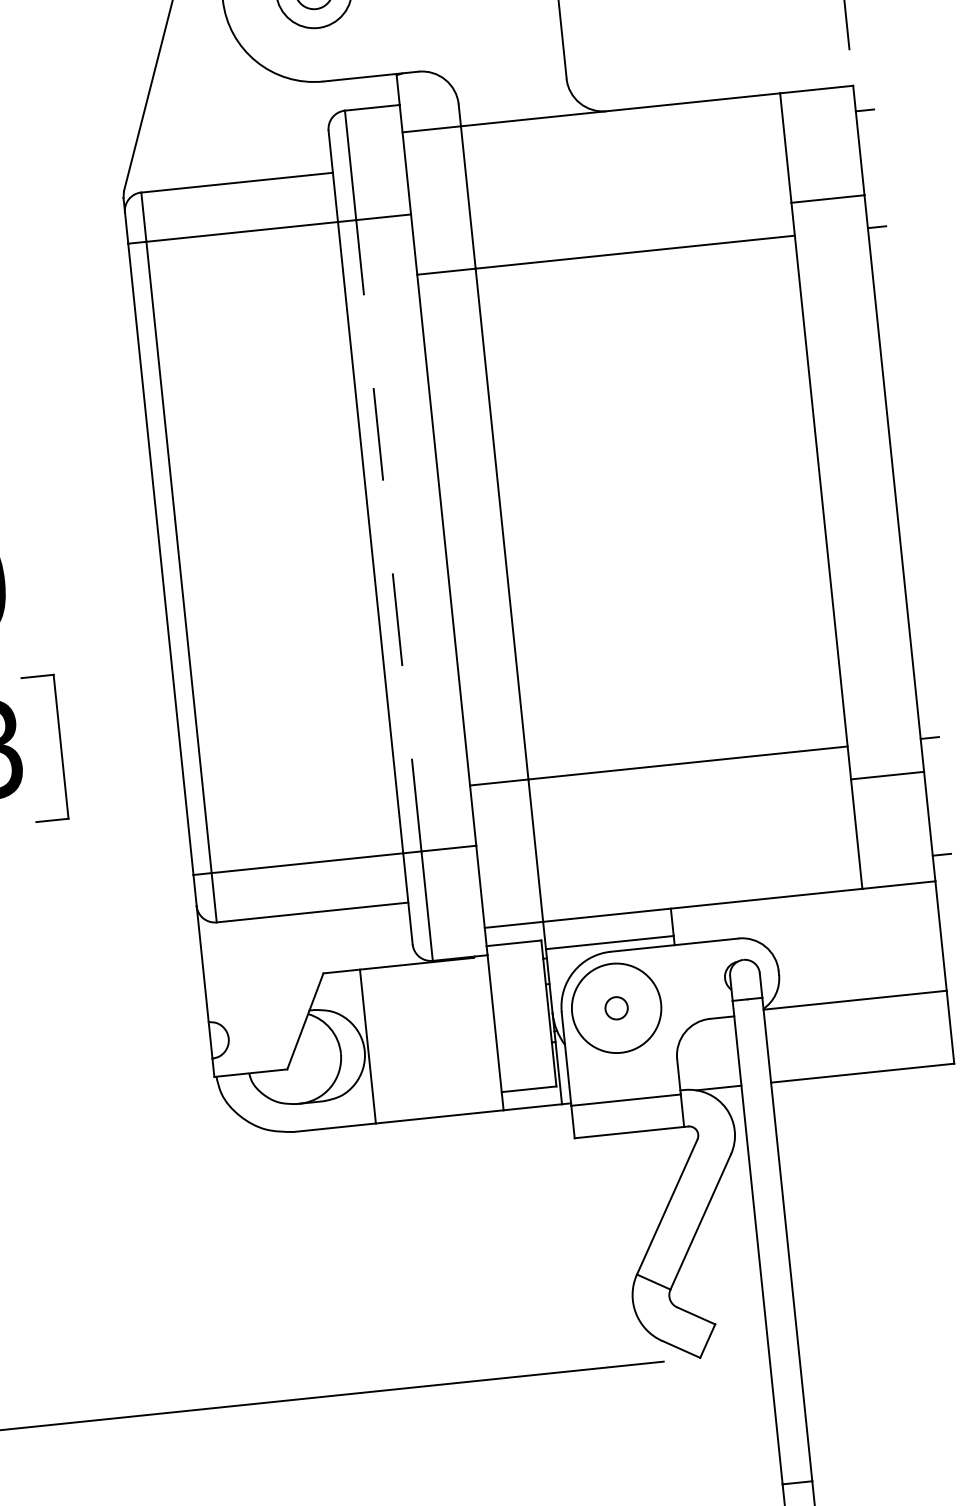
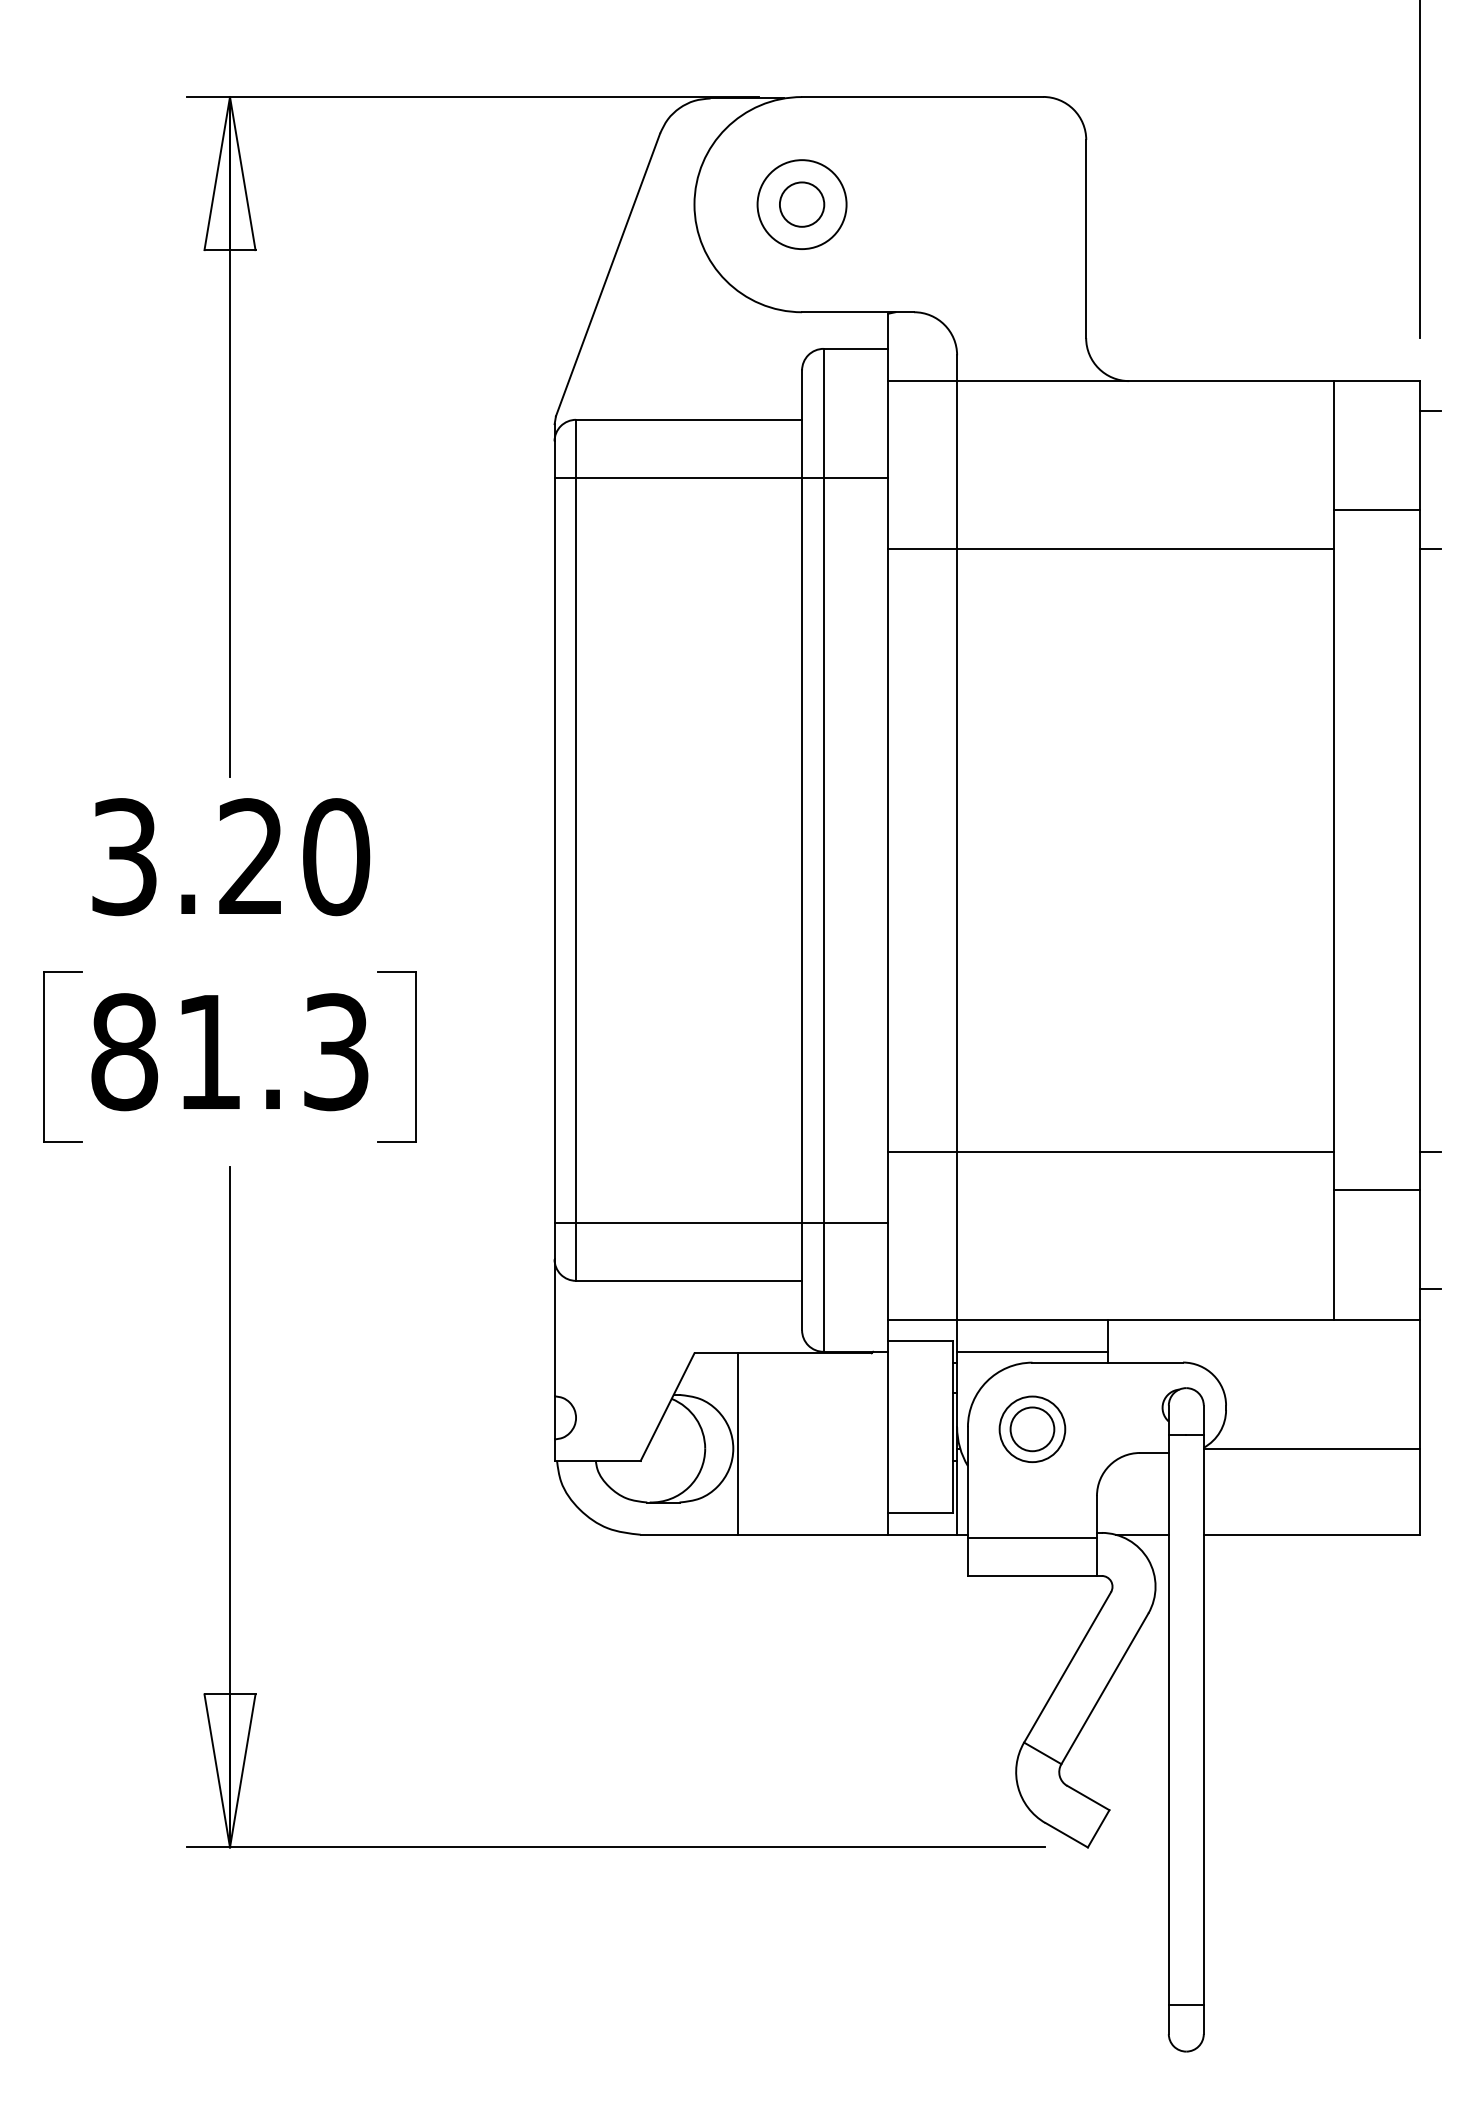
line: (388, 535) -> (823, 849), dashed -> solid
circle: (616, 1008) -> (1032, 1429), size x0.62
circle: (616, 1008) -> (1032, 1429), size x1.67

